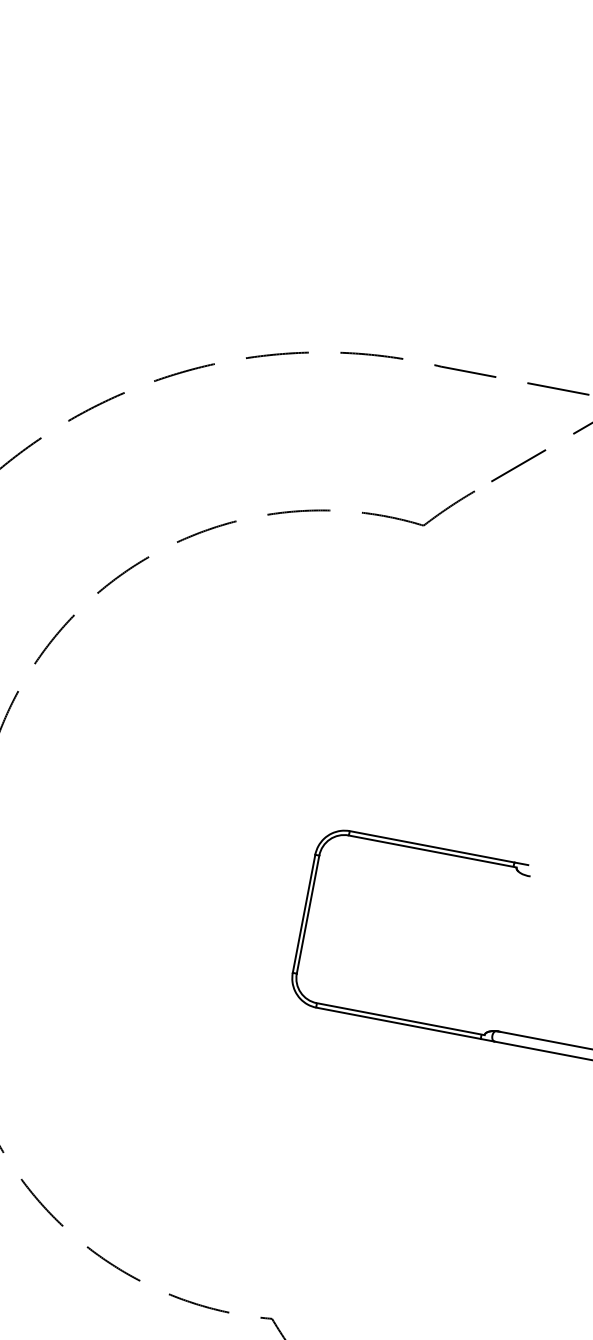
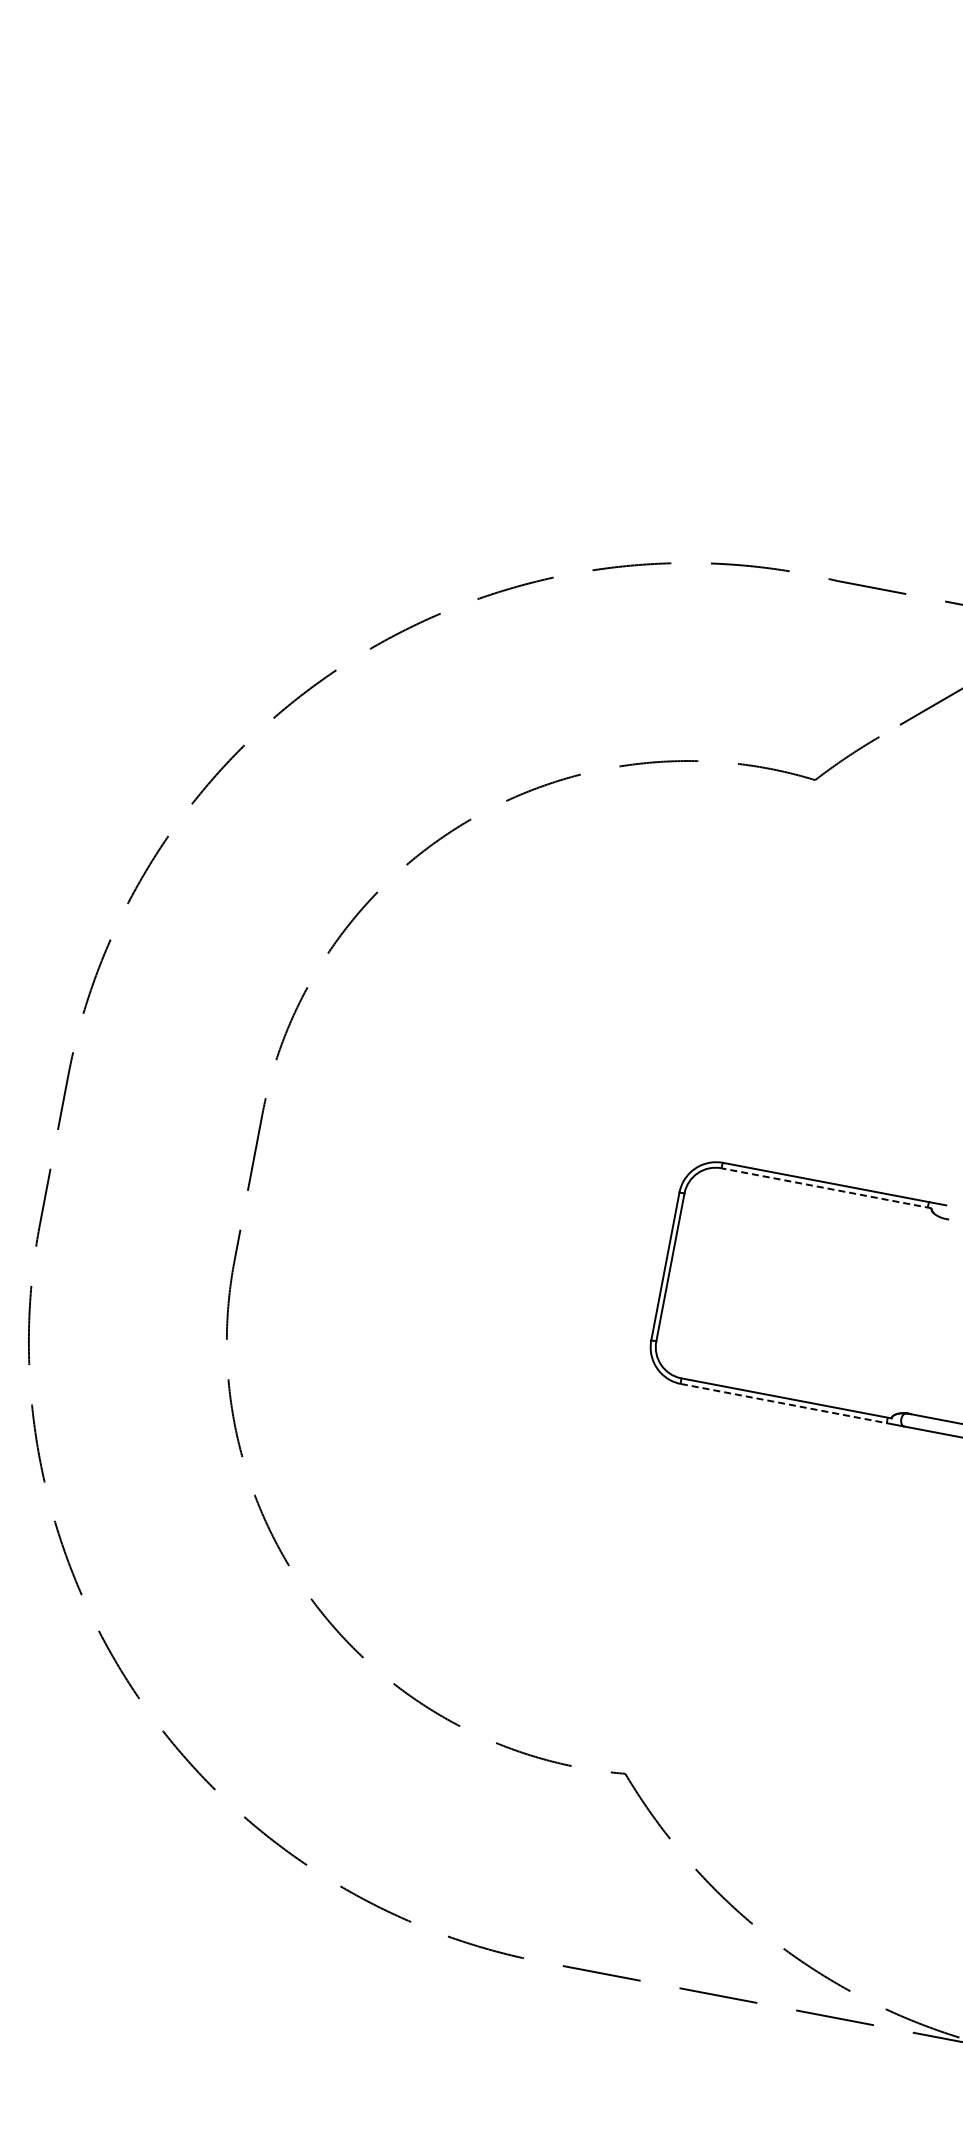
line: (432, 851) -> (826, 1188), solid -> dashed
line: (399, 1023) -> (784, 1403), solid -> dashed

